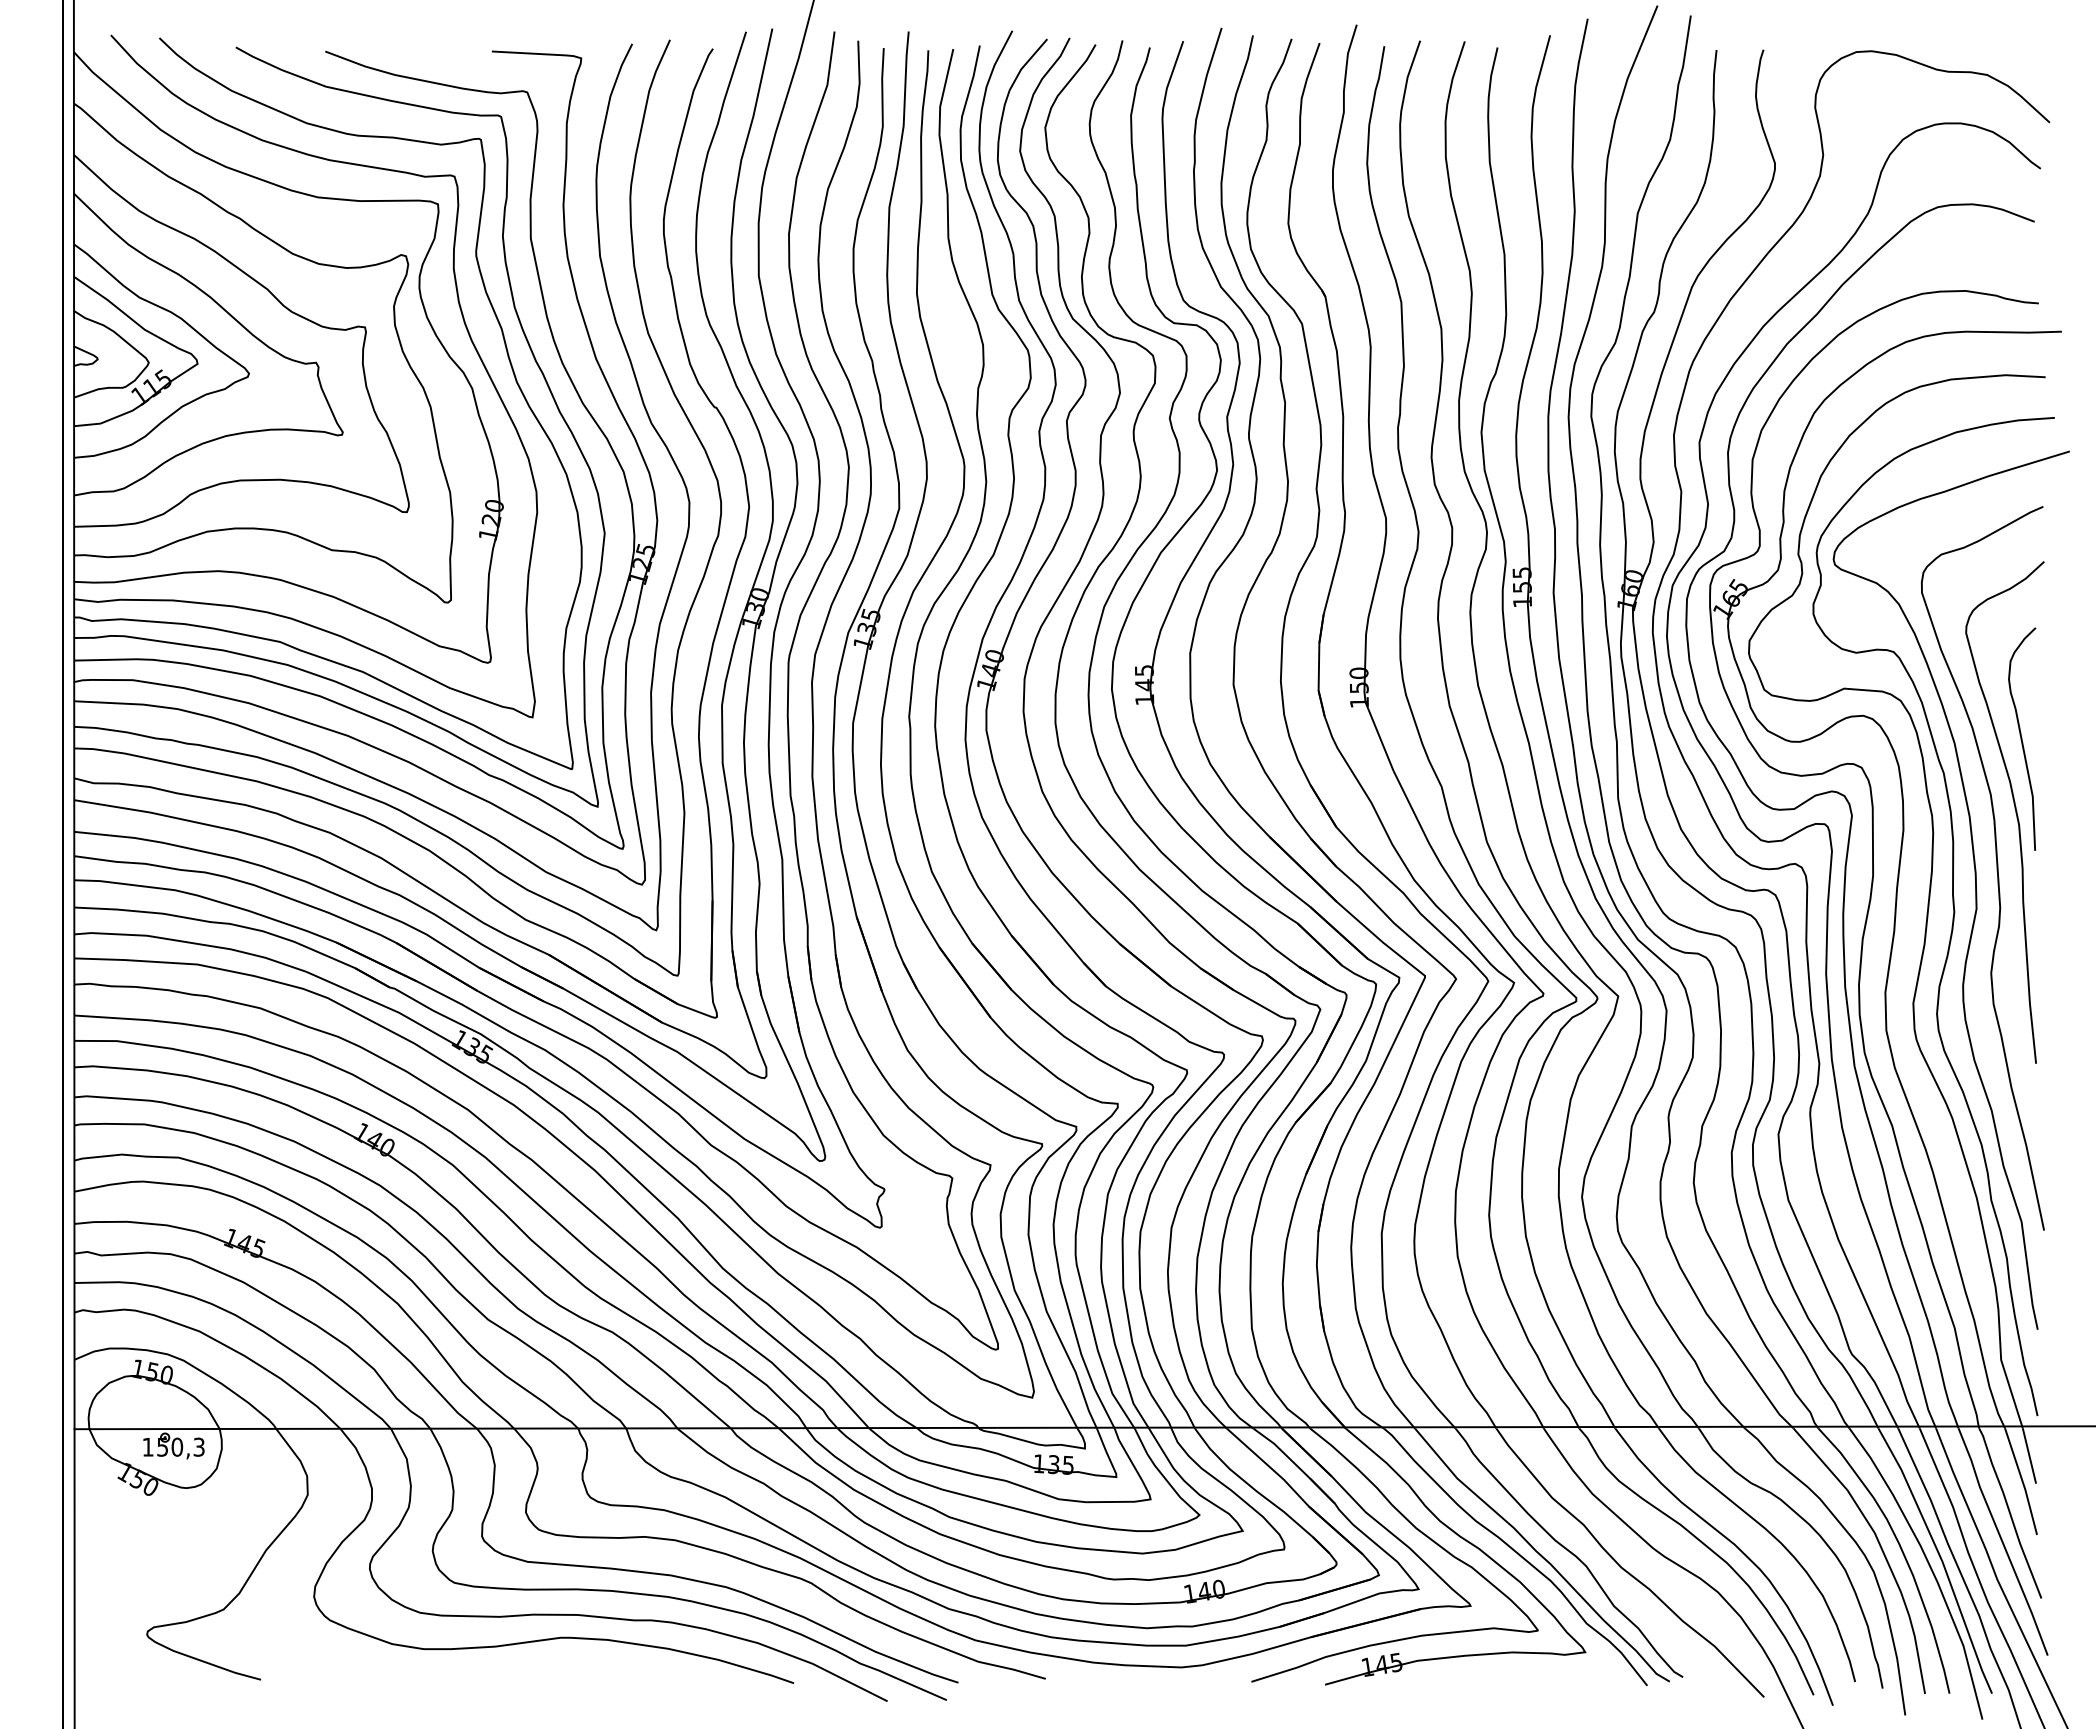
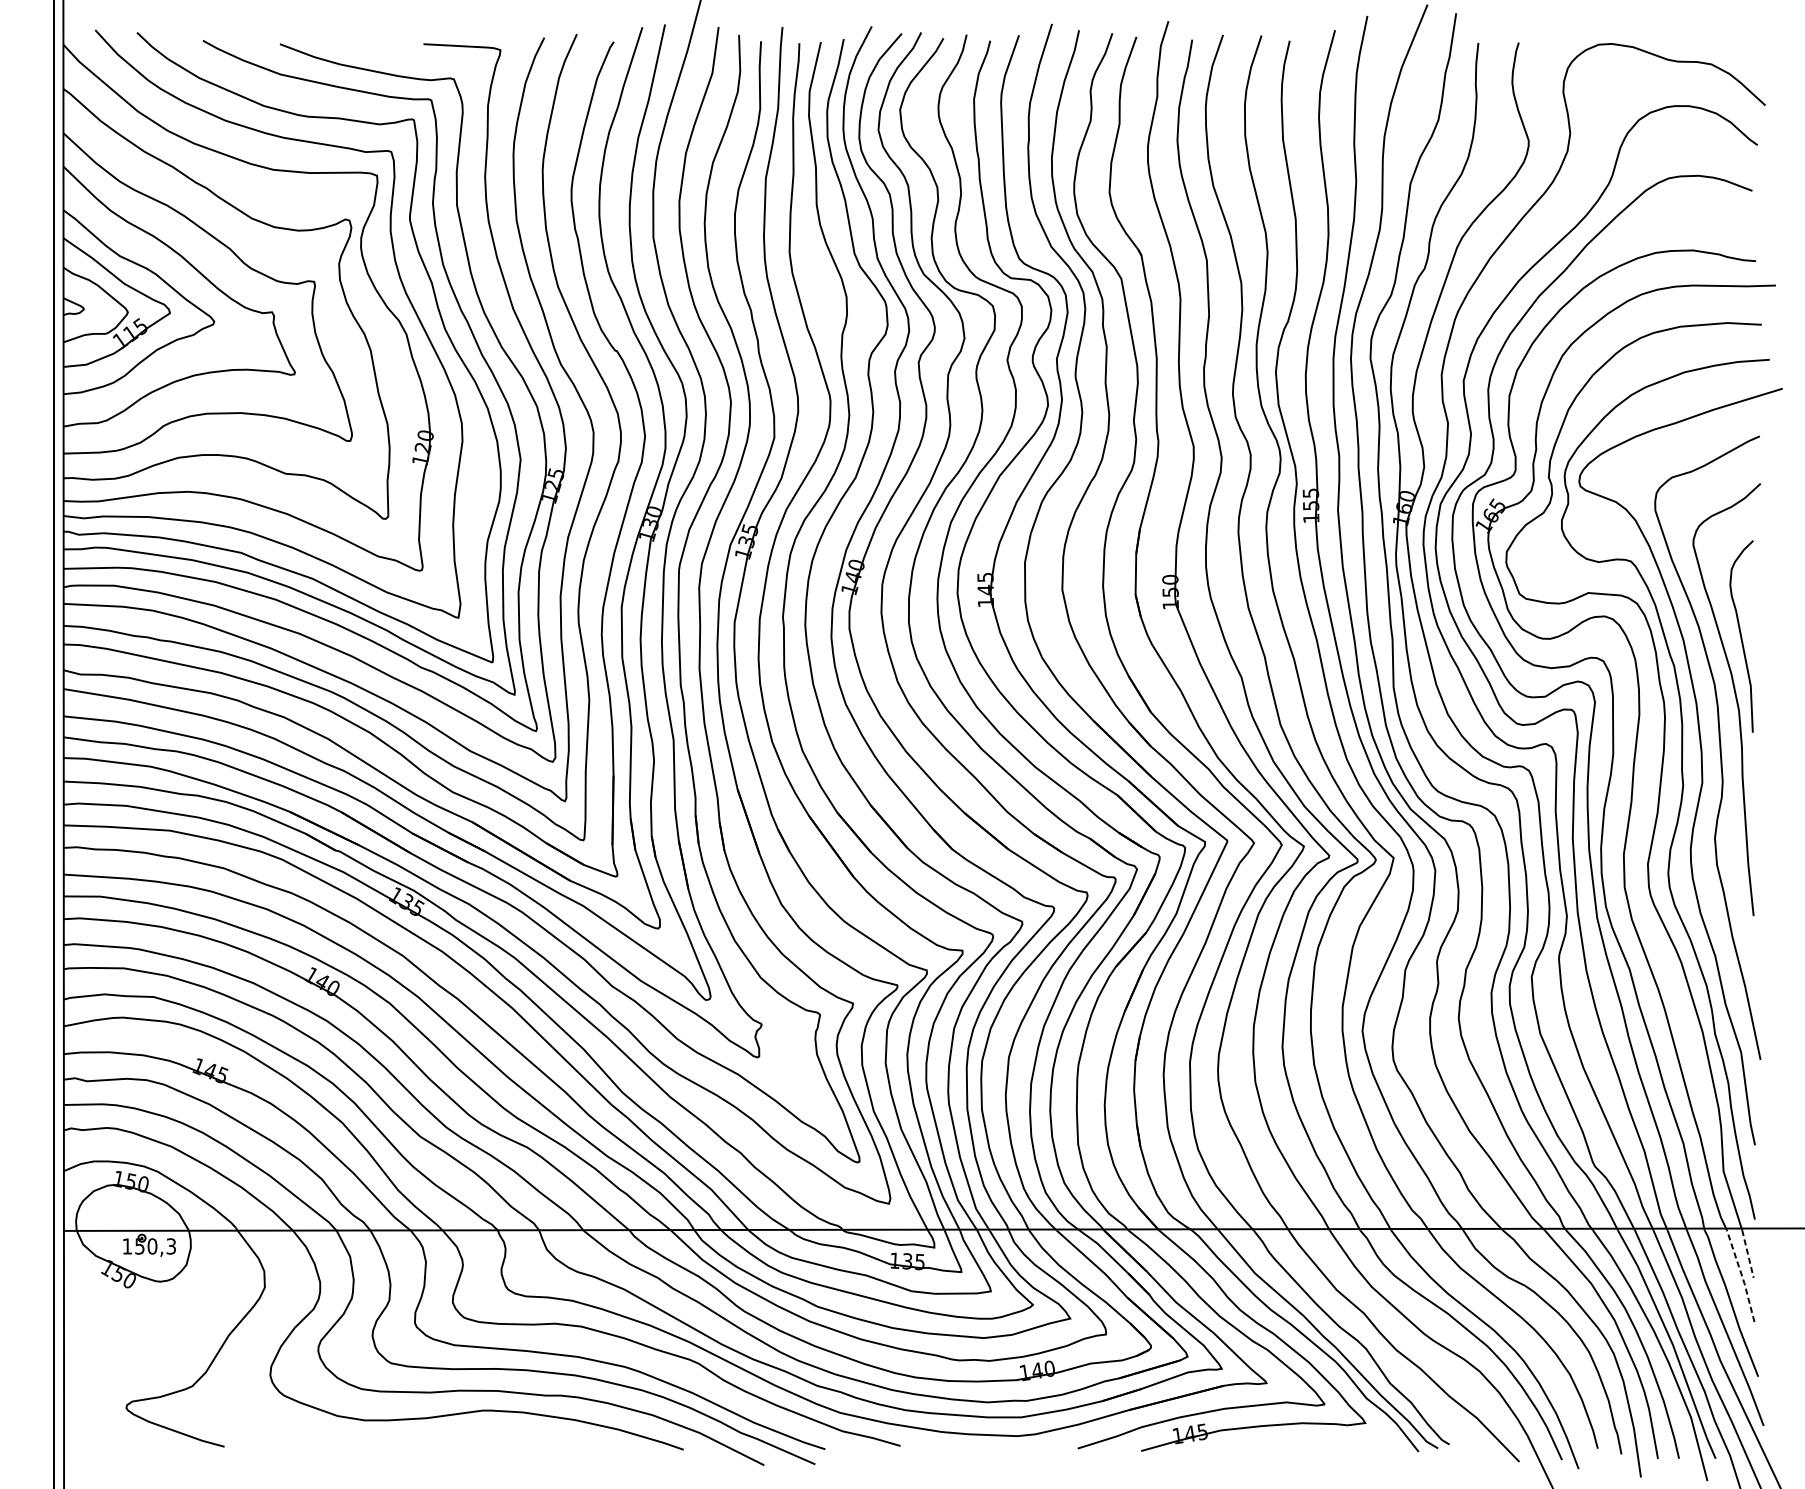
line: (2029, 1456) -> (1747, 1254), solid -> dashed
line: (2022, 1481) -> (1741, 1275), solid -> dashed

